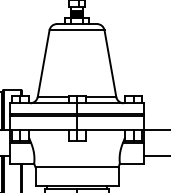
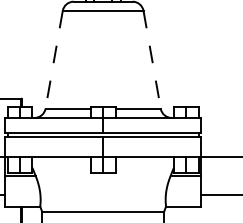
line: (43, 63) -> (53, 59), solid -> dashed
line: (110, 63) -> (152, 59), solid -> dashed

